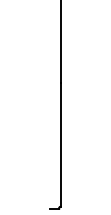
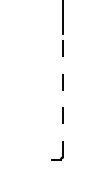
line: (60, 144) -> (62, 95), solid -> dashed

